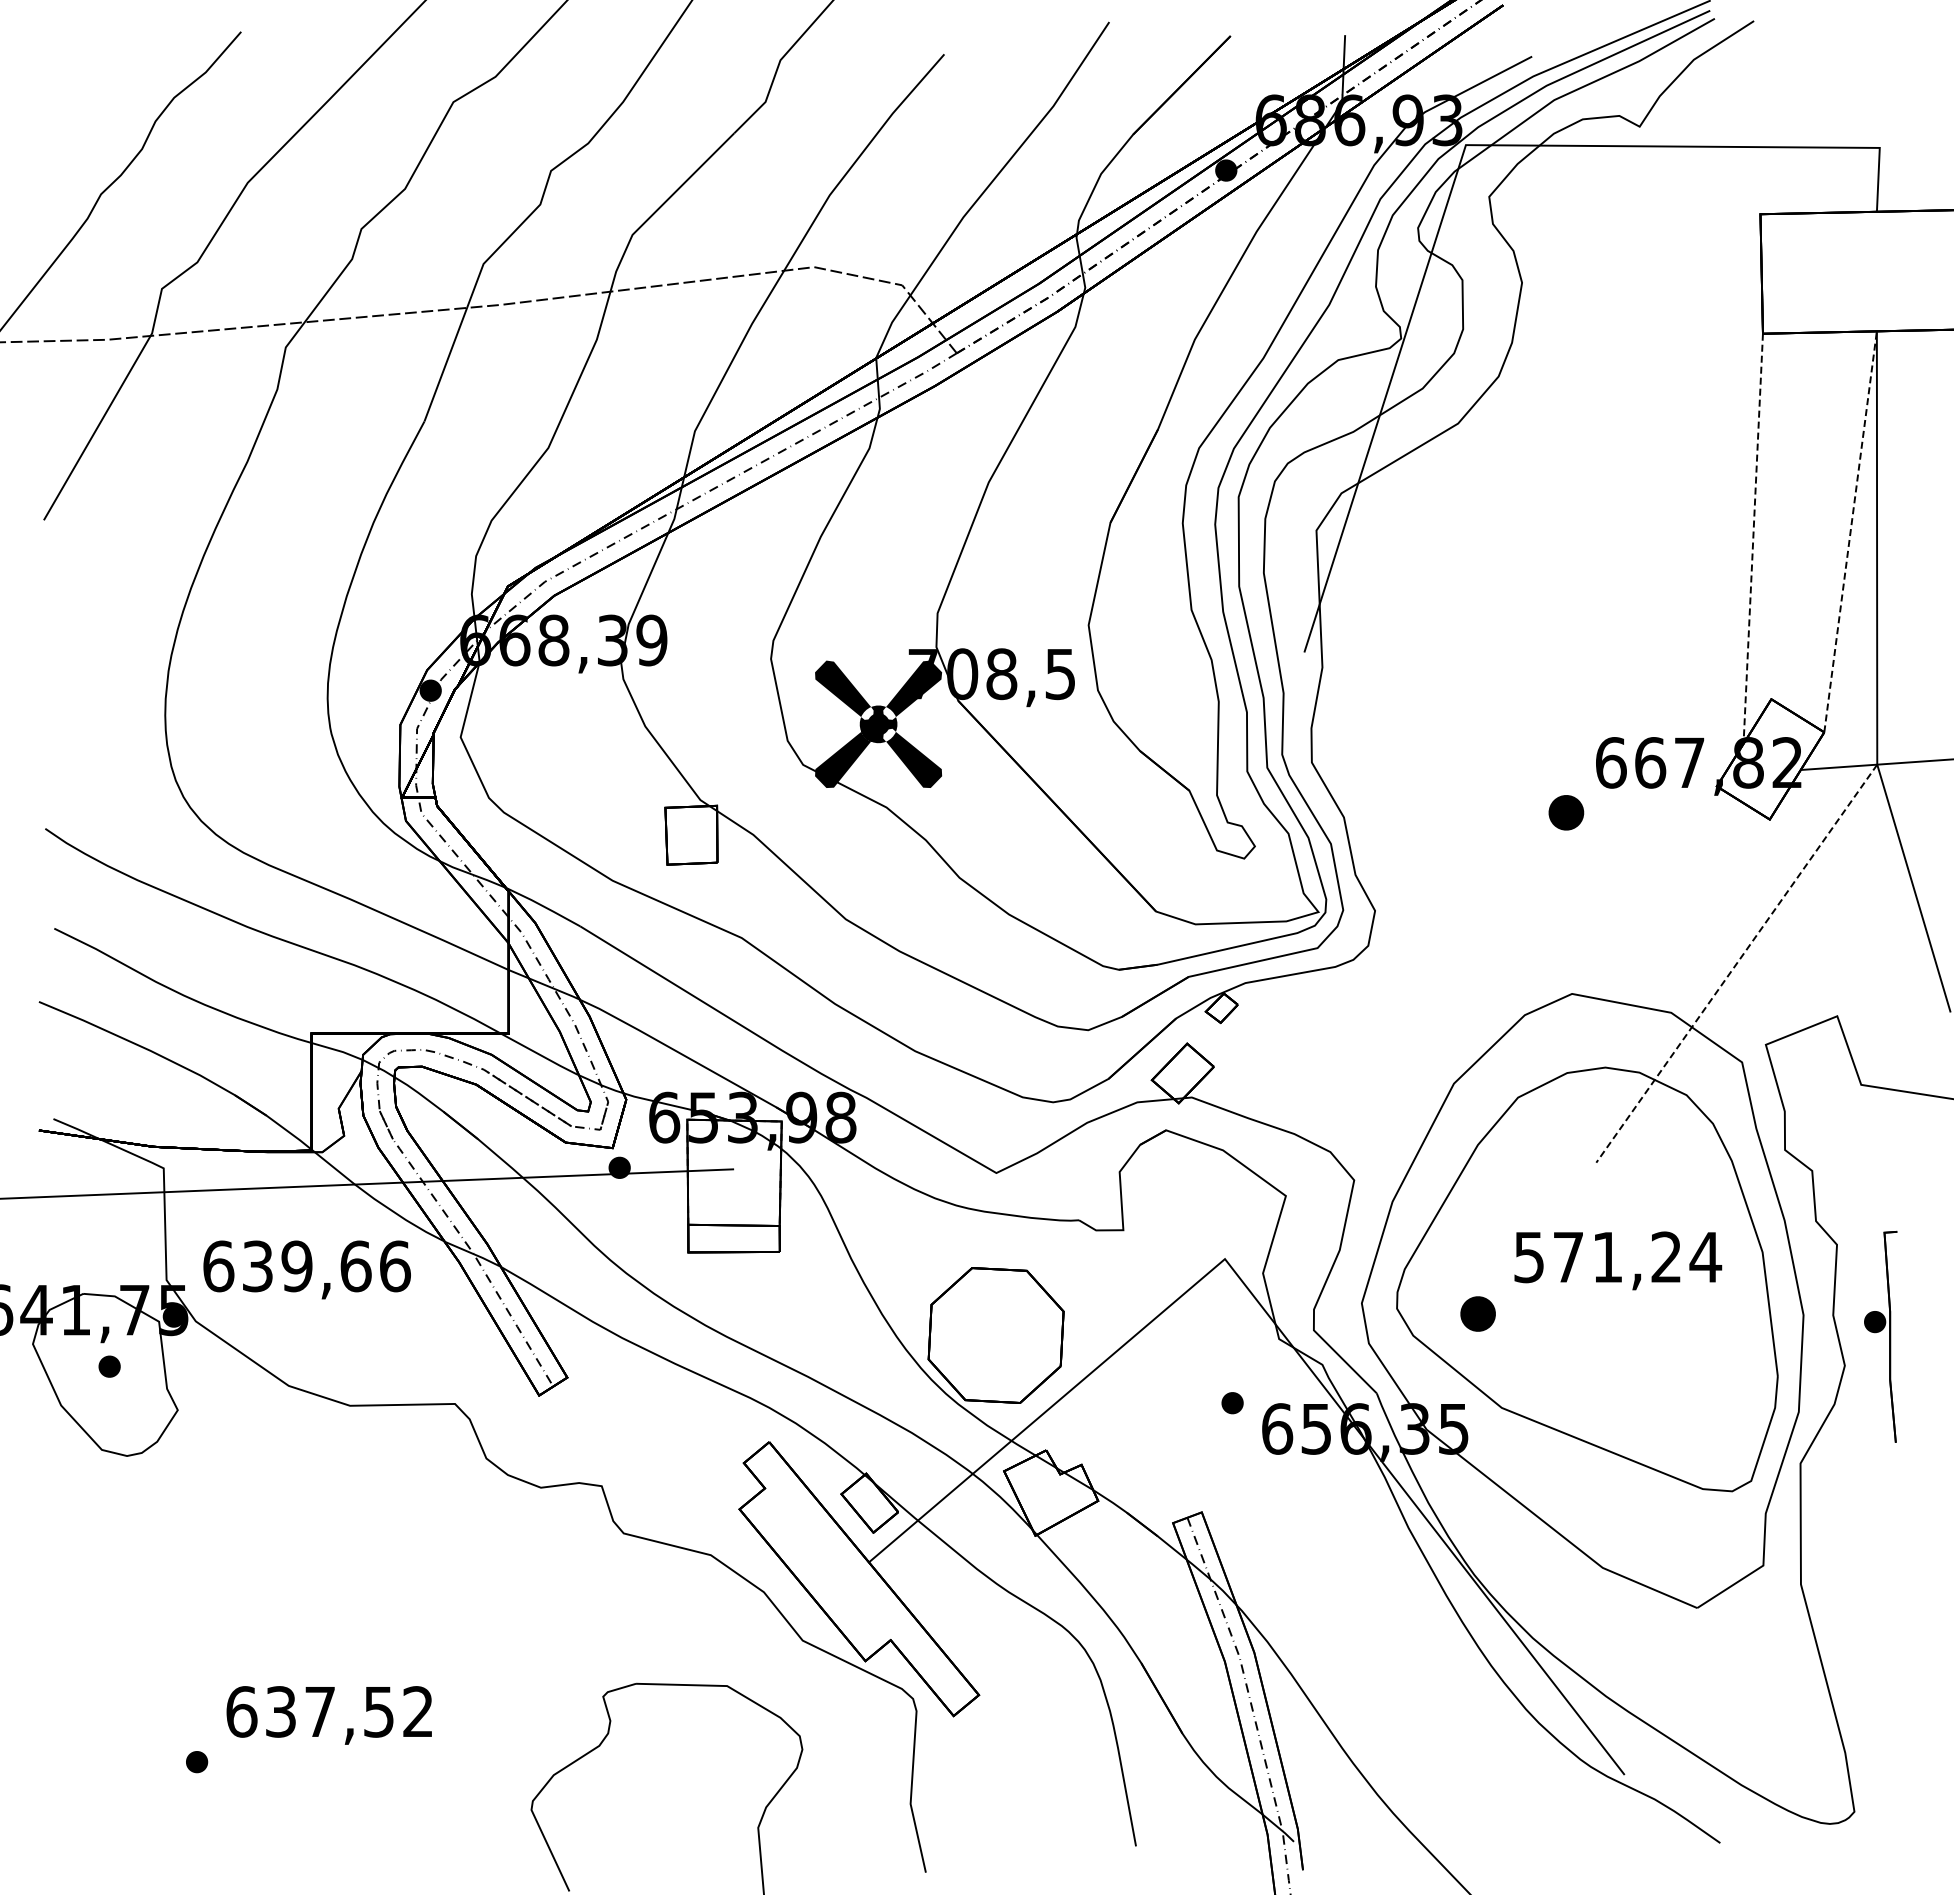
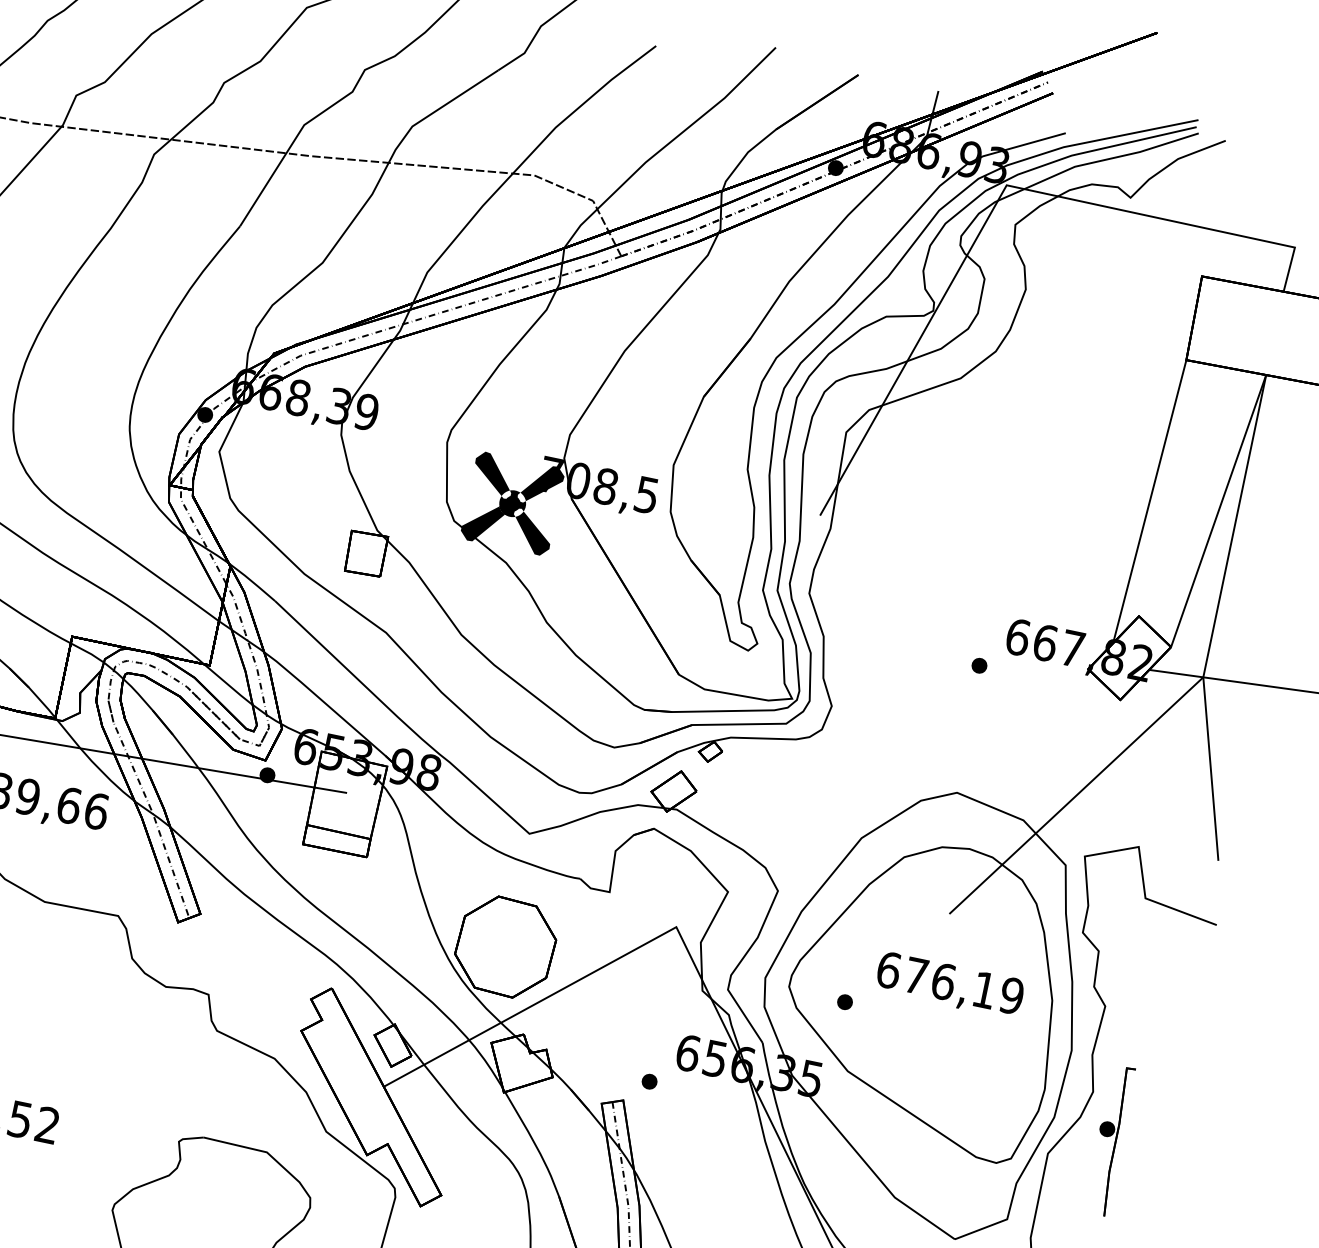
line: (1850, 531) -> (1218, 510), dashed -> solid
line: (1753, 539) -> (1149, 502), dashed -> solid
part: (1566, 813) -> (979, 666), size x0.62
line: (1736, 963) -> (1076, 795), dashed -> solid
text: (1618, 1257) -> (951, 983), 571,24 -> 676,19
part: (1478, 1313) -> (845, 1002), size x0.62
part: (1880, 1336) -> (1109, 1140), moved
part: (1232, 1403) -> (649, 1081), moved

